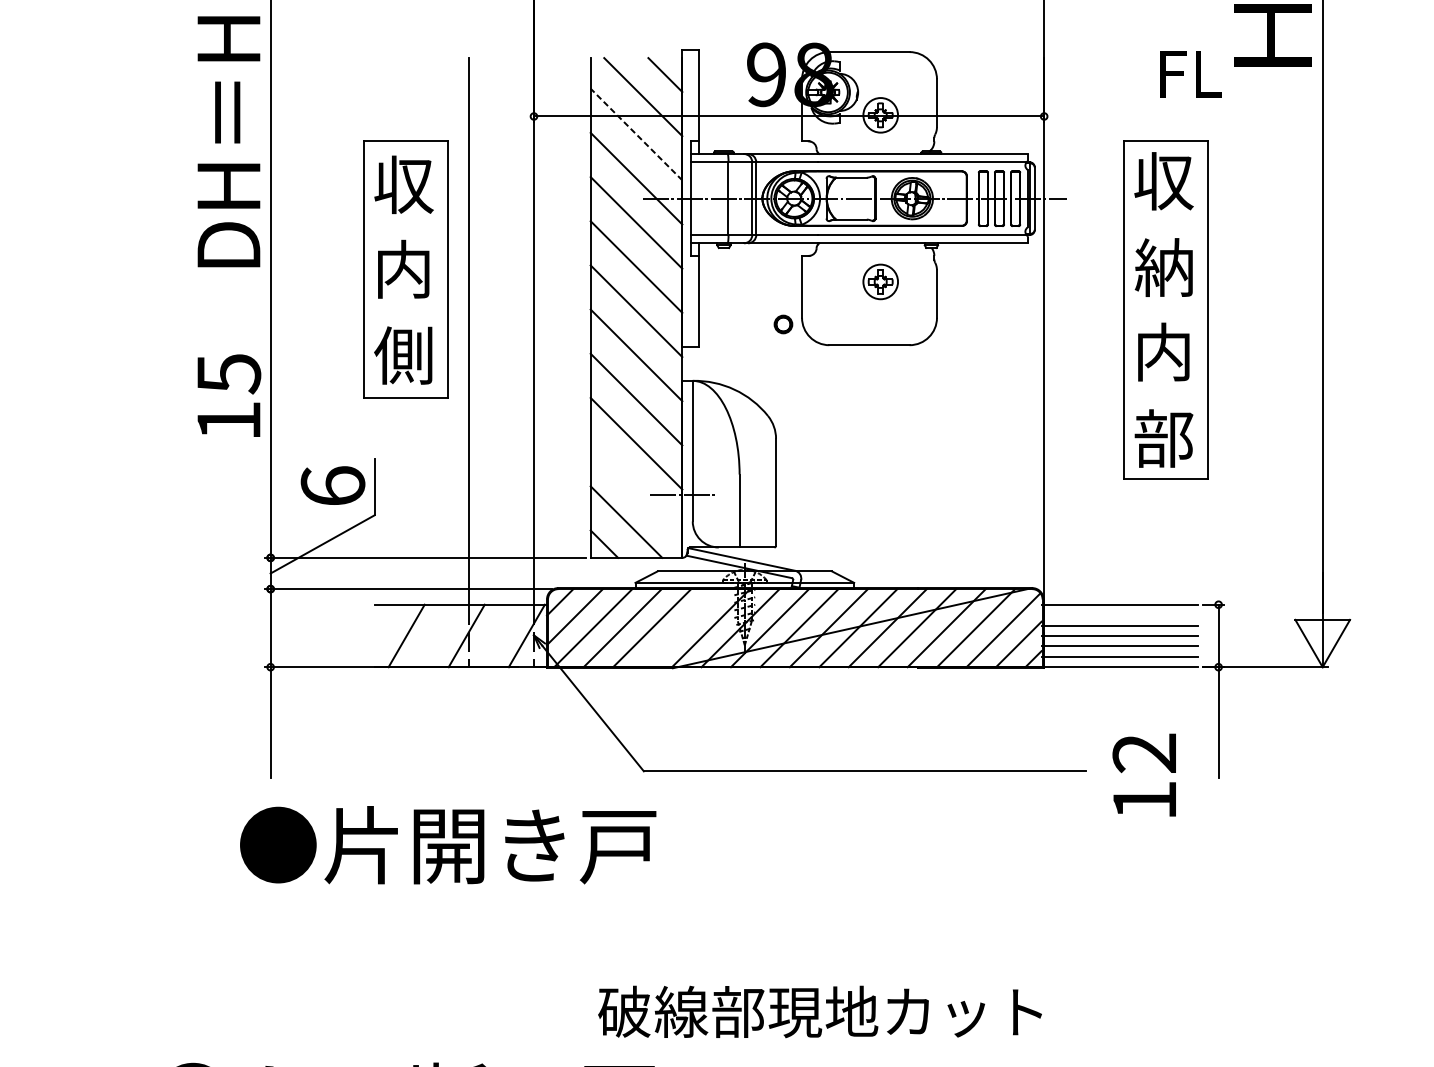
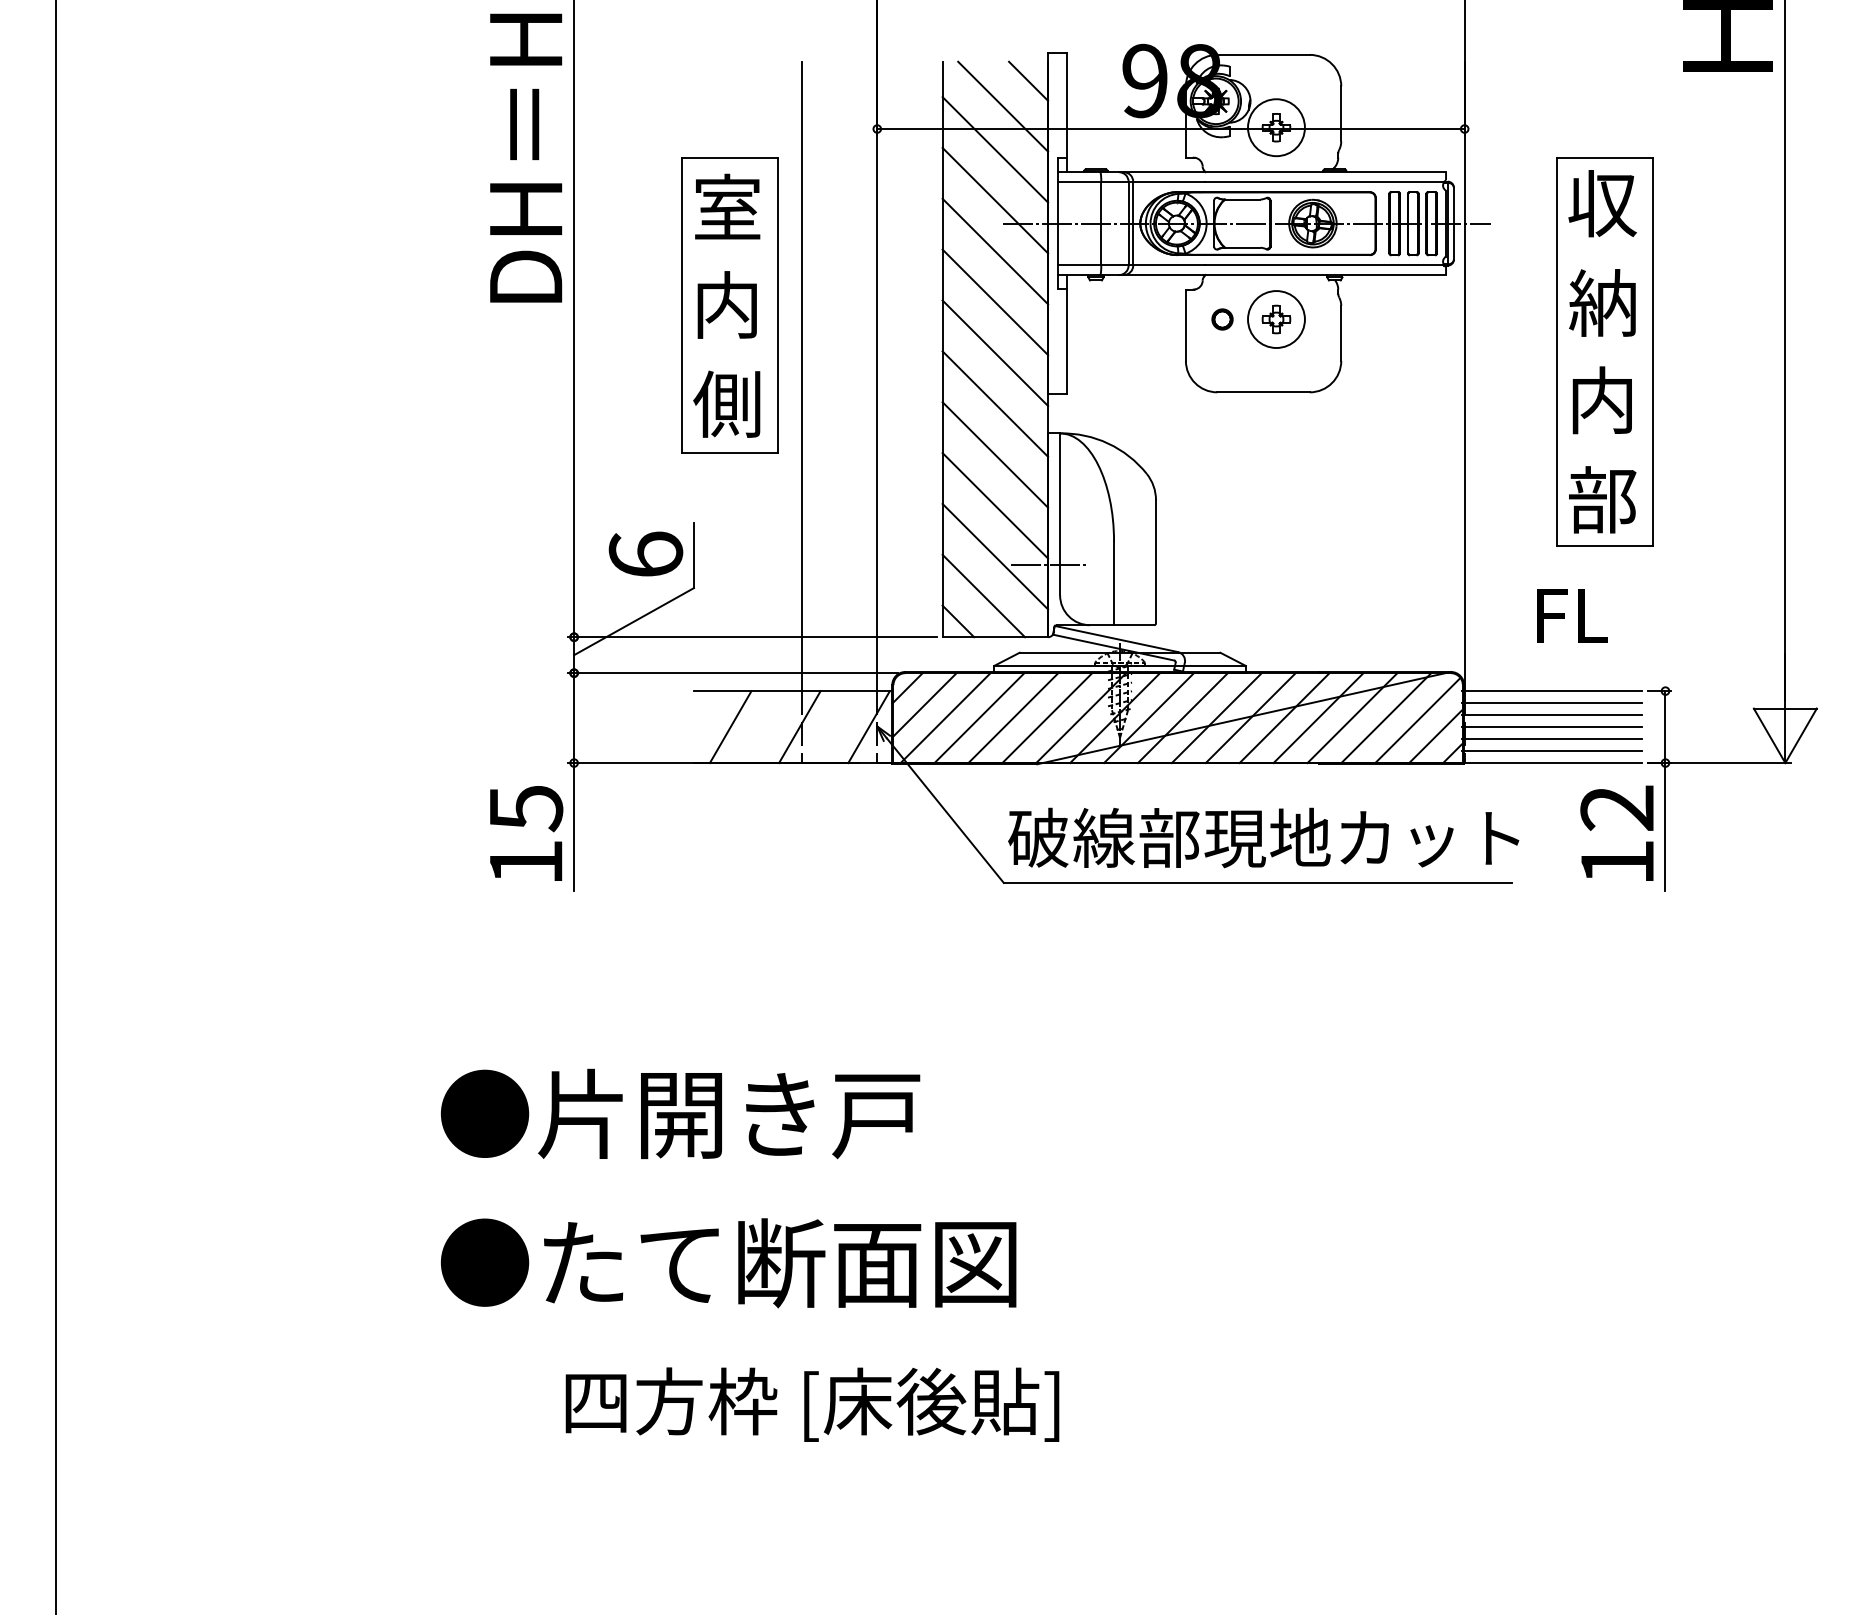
text: (1190, 73) -> (1572, 615), moved
circle: (880, 115) -> (1276, 127), size x1.43
line: (636, 134) -> (995, 149), dashed -> solid
text: (403, 184) -> (727, 207), 収 -> 室
circle: (880, 281) -> (1276, 319), size x1.43
circle: (783, 324) -> (1222, 319), moved
text: (229, 395) -> (526, 833), moved
line: (636, 487) -> (995, 556), added
line: (1119, 615) -> (1551, 703), added
line: (681, 628) -> (1047, 718), added
text: (1143, 774) -> (1616, 832), moved
text: (448, 844) -> (680, 1113), moved
text: (819, 1011) -> (1263, 837), moved

